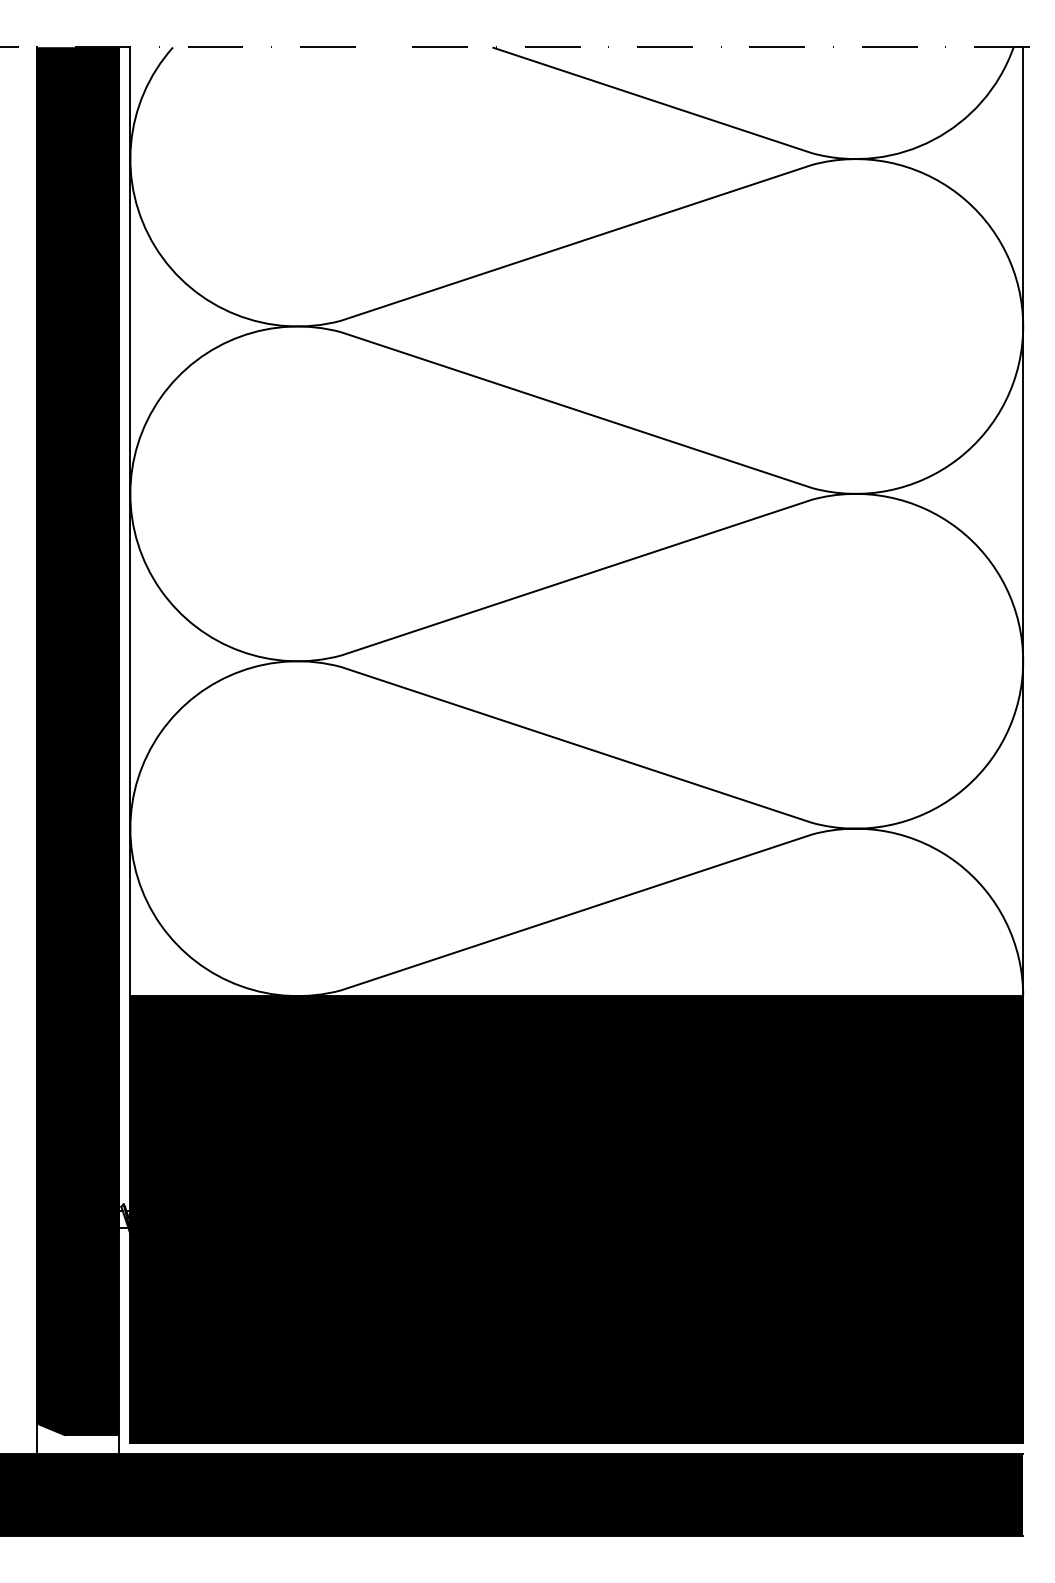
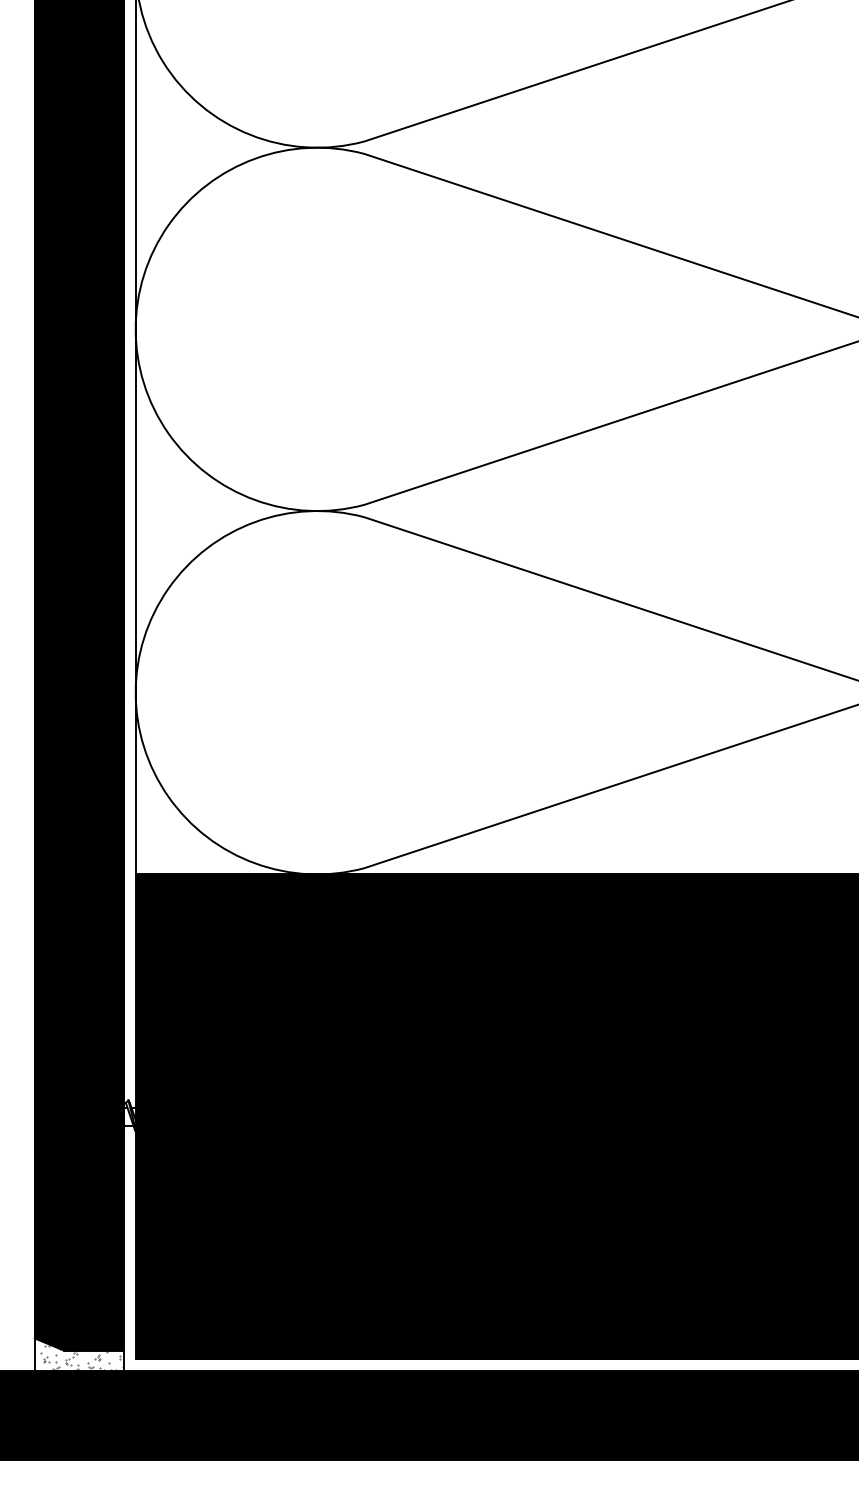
hatch: (80, 1441) -> (81, 1357), added

